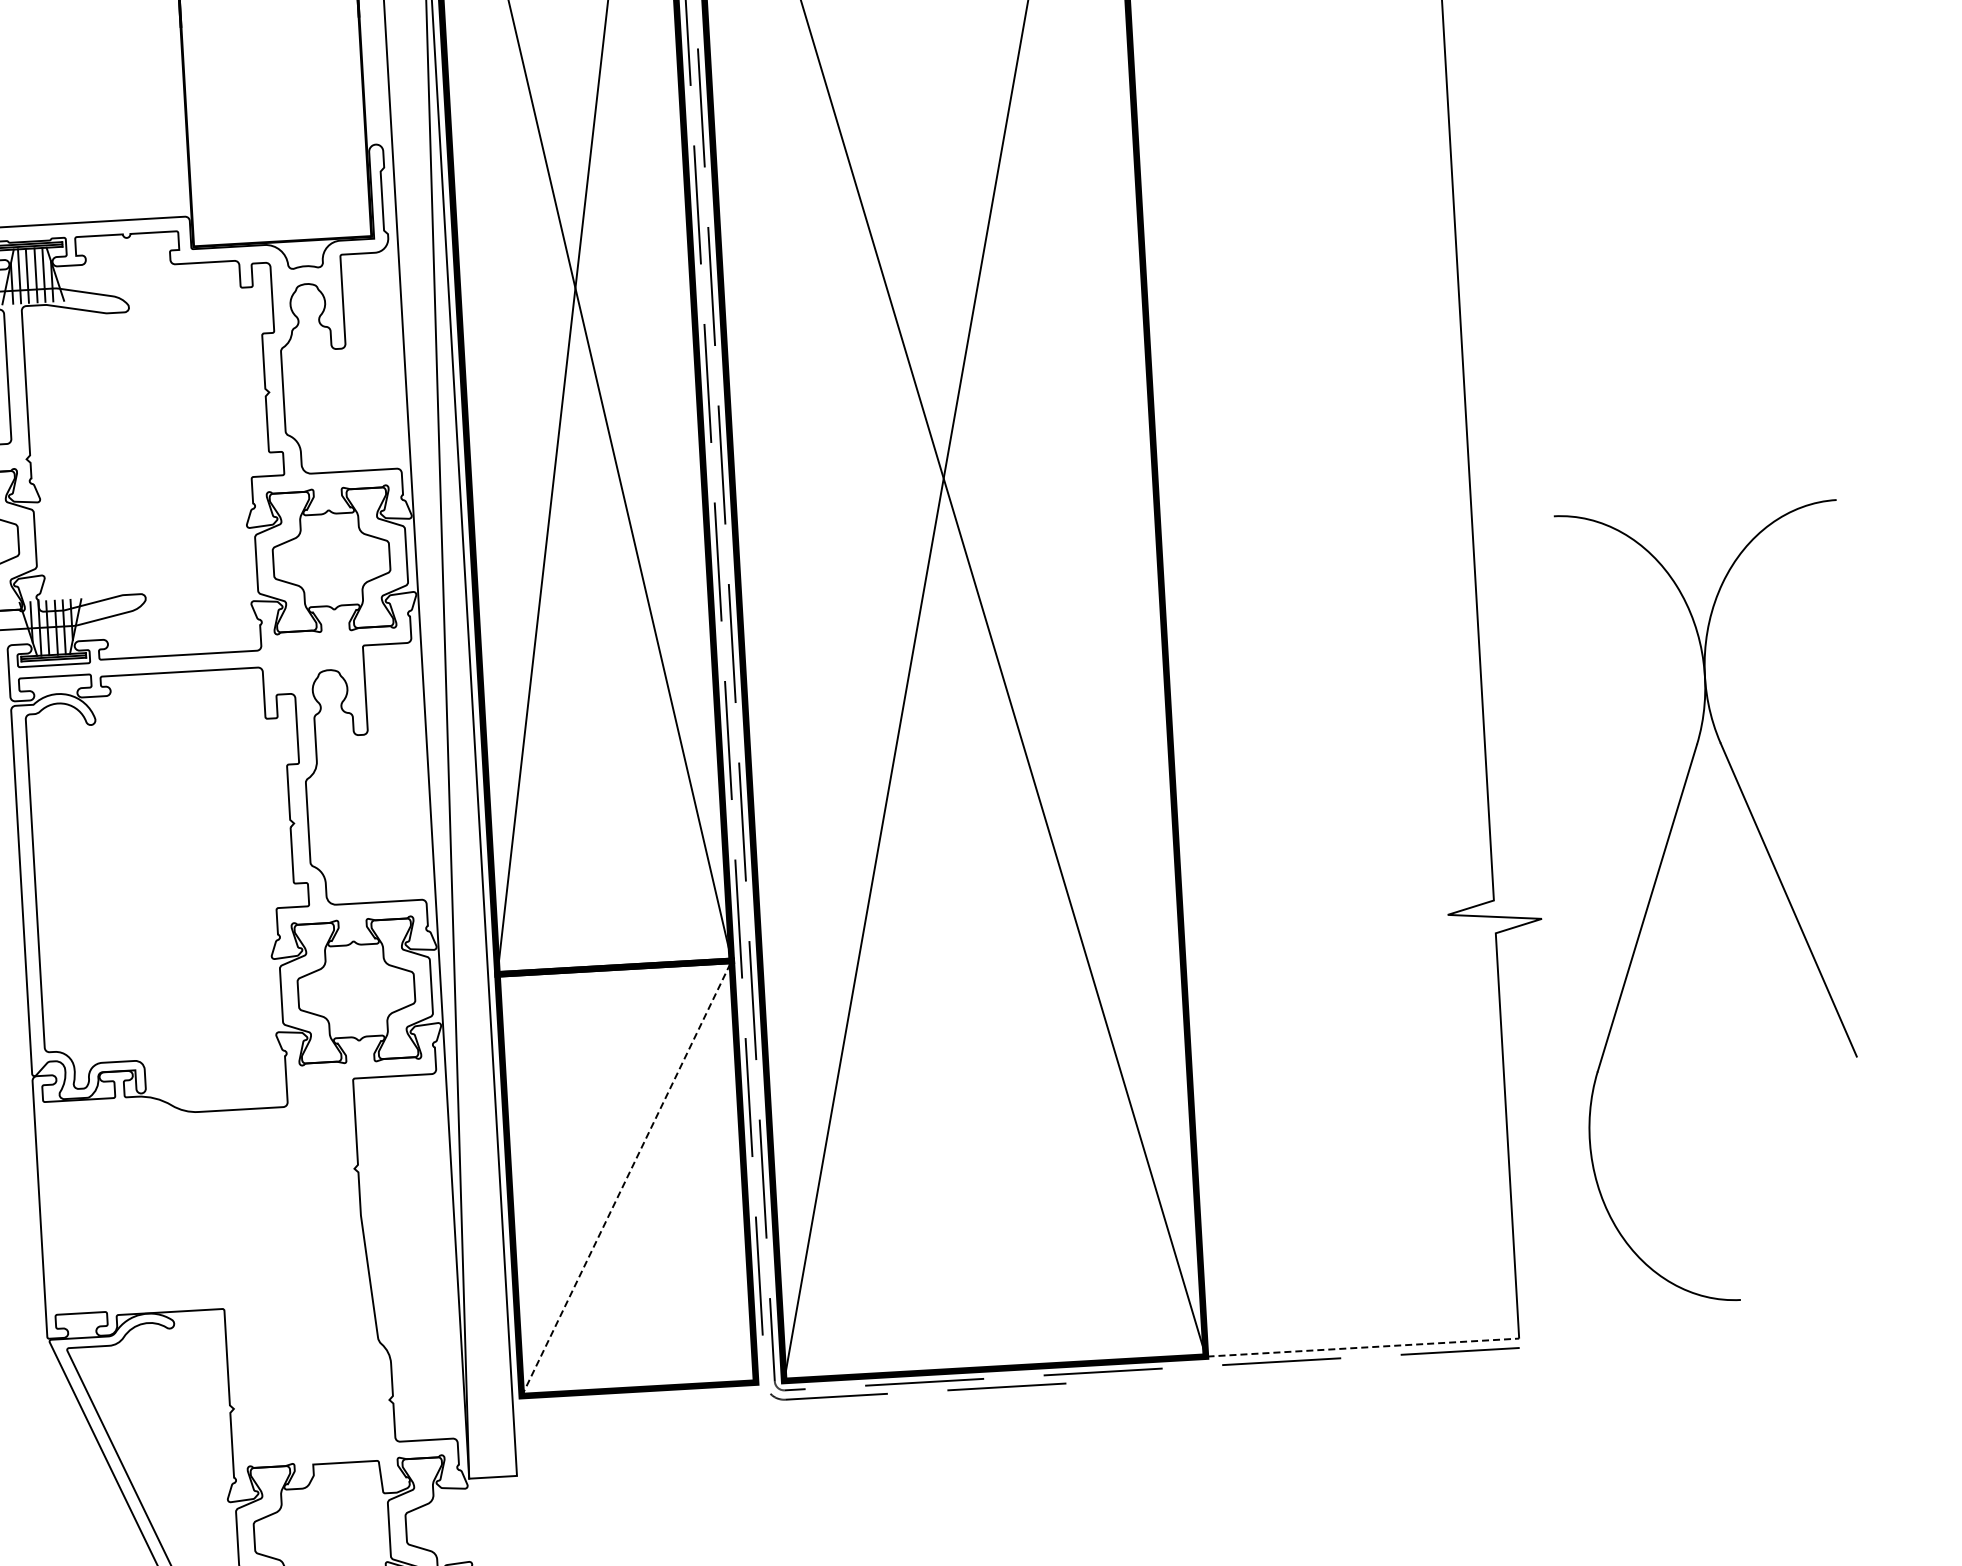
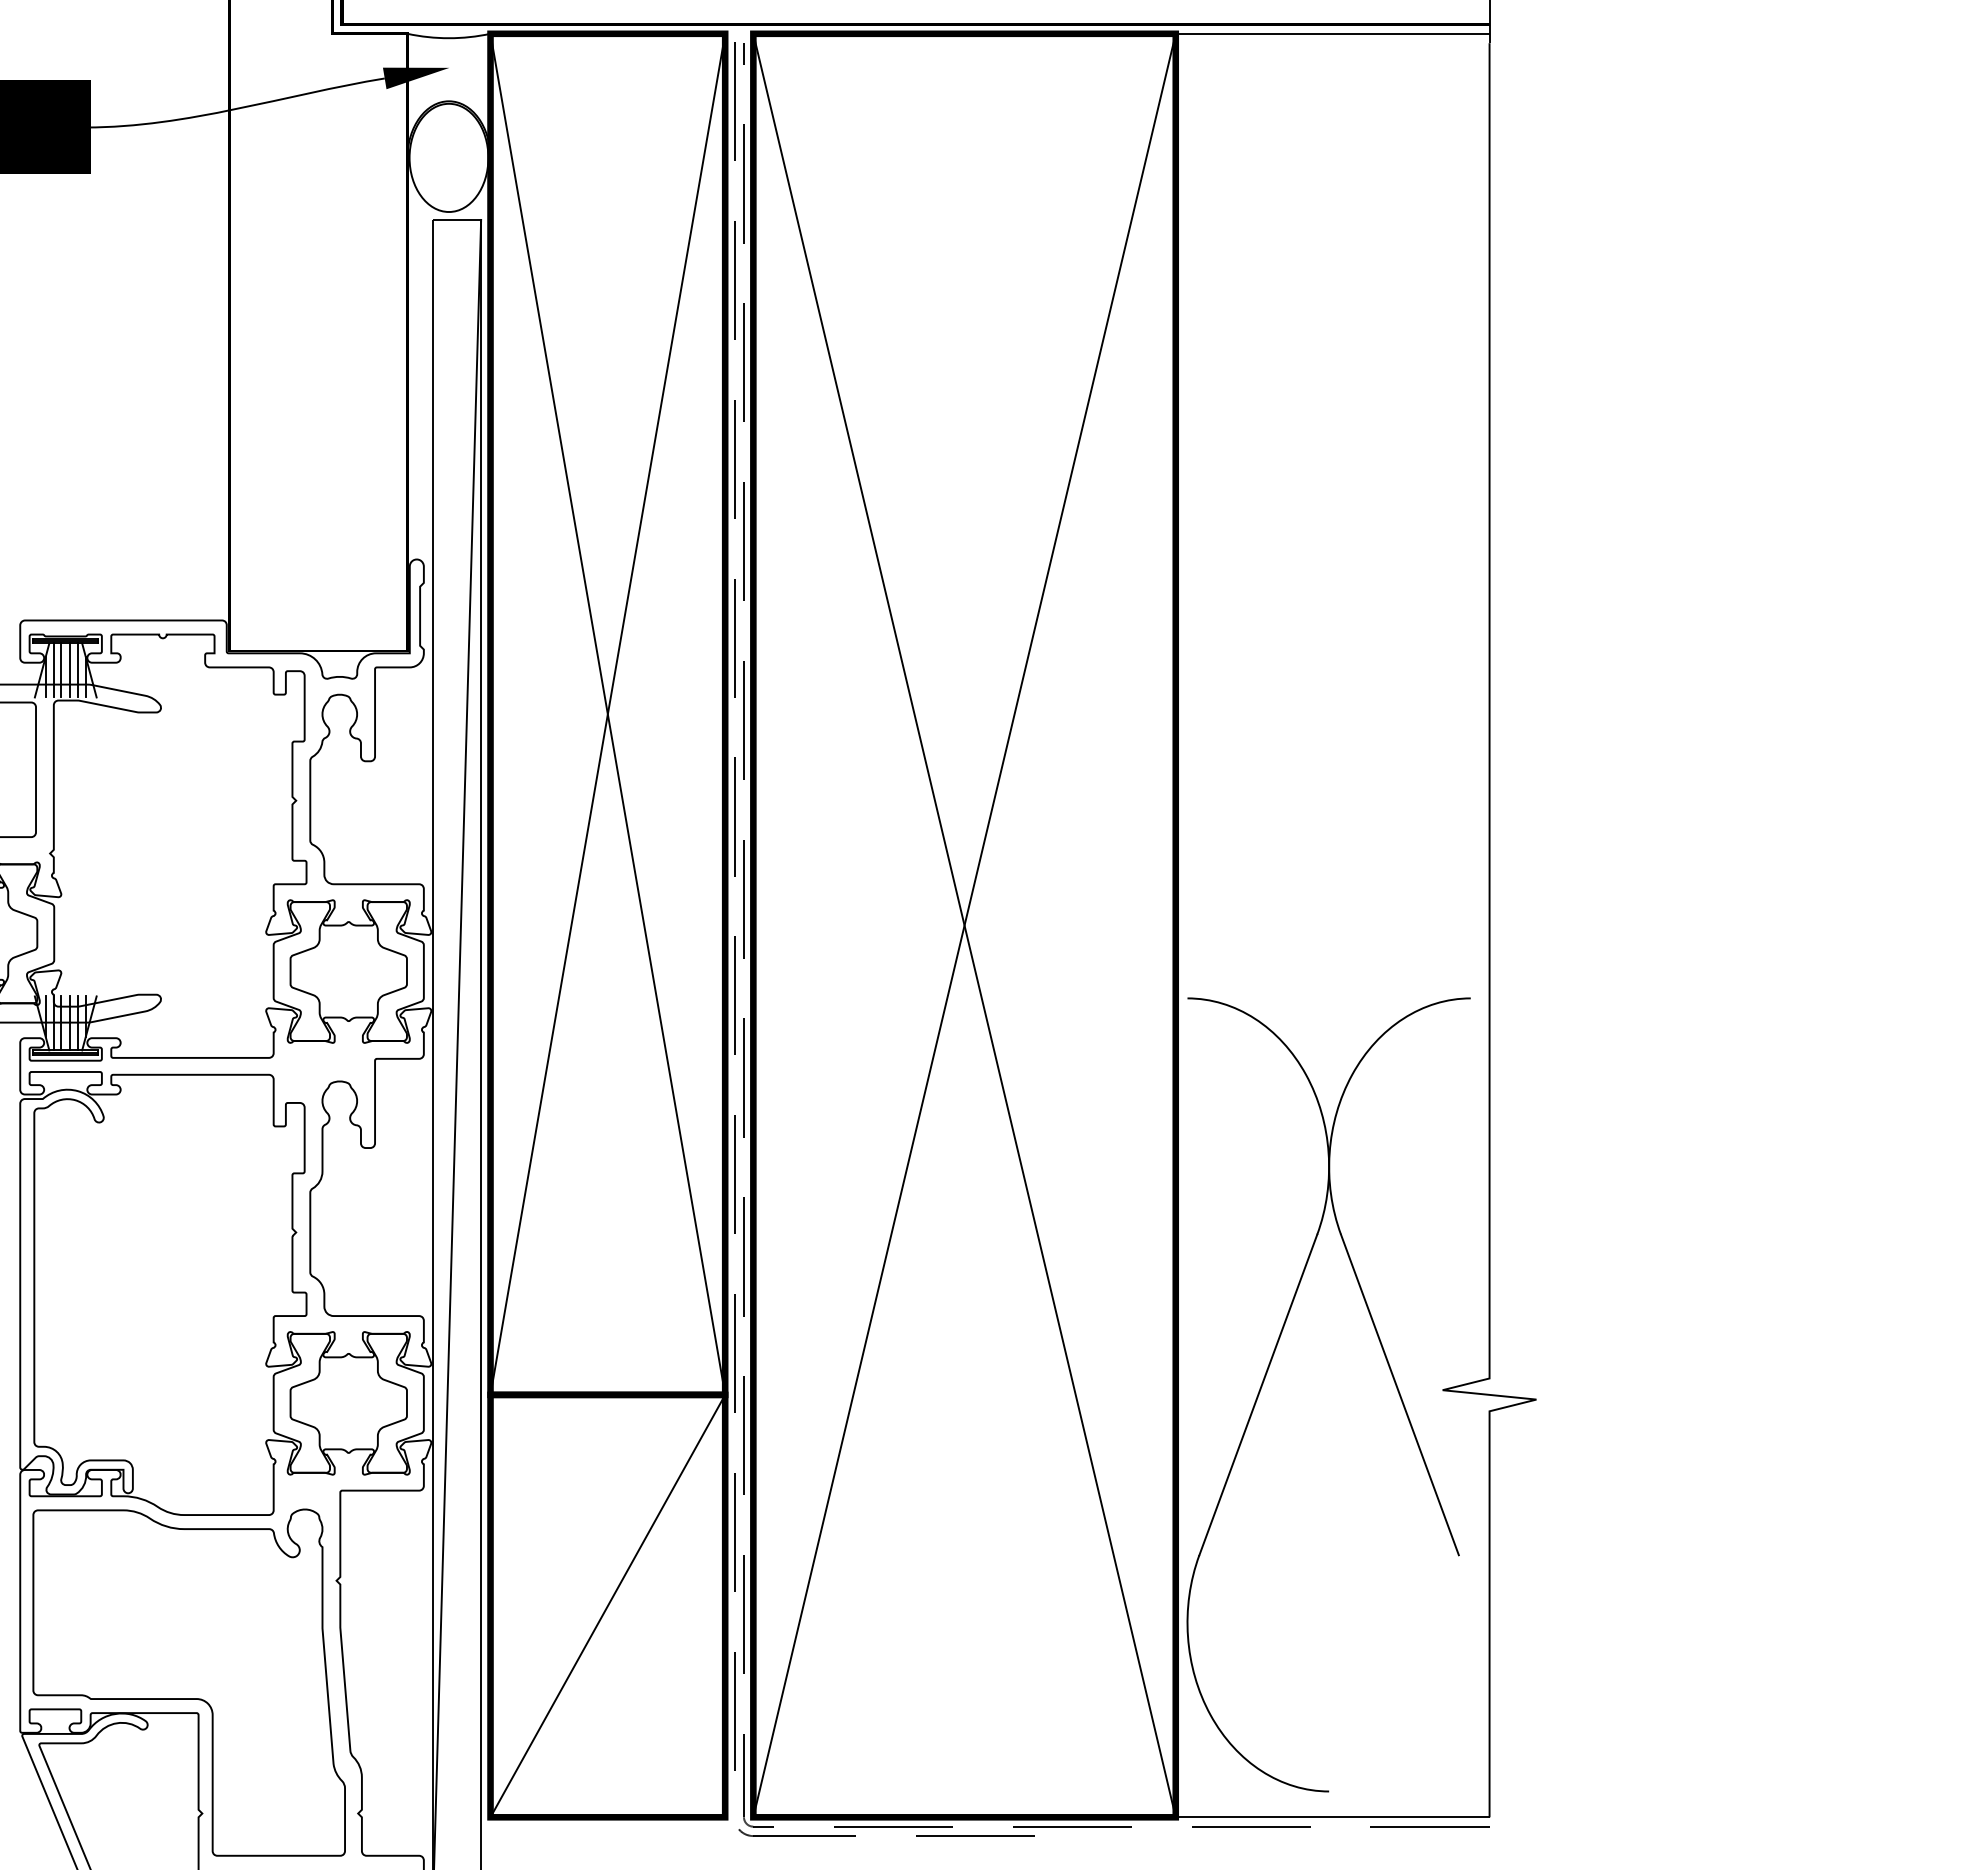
part: (1655, 886) -> (1267, 1373), moved
line: (626, 1178) -> (607, 1606), dashed -> solid
part: (212, 1278) -> (188, 1682), added
line: (1357, 1348) -> (1327, 1817), dashed -> solid

